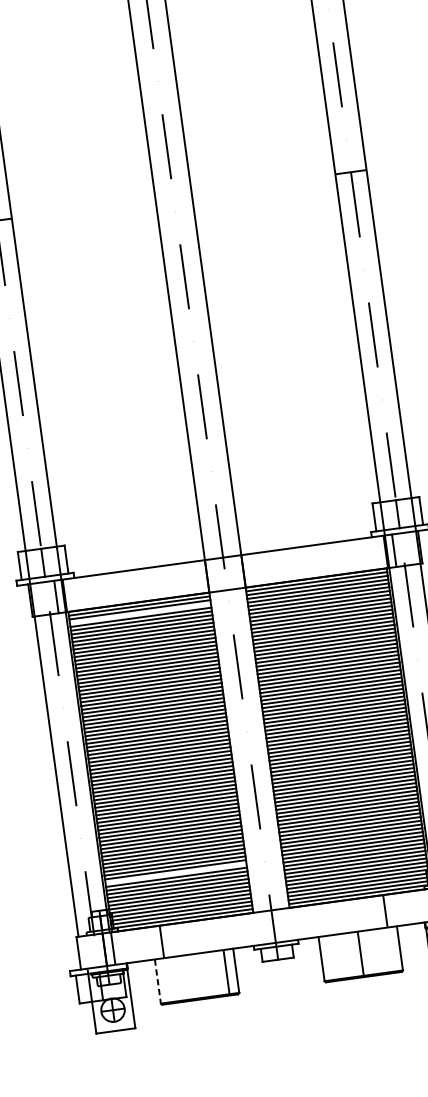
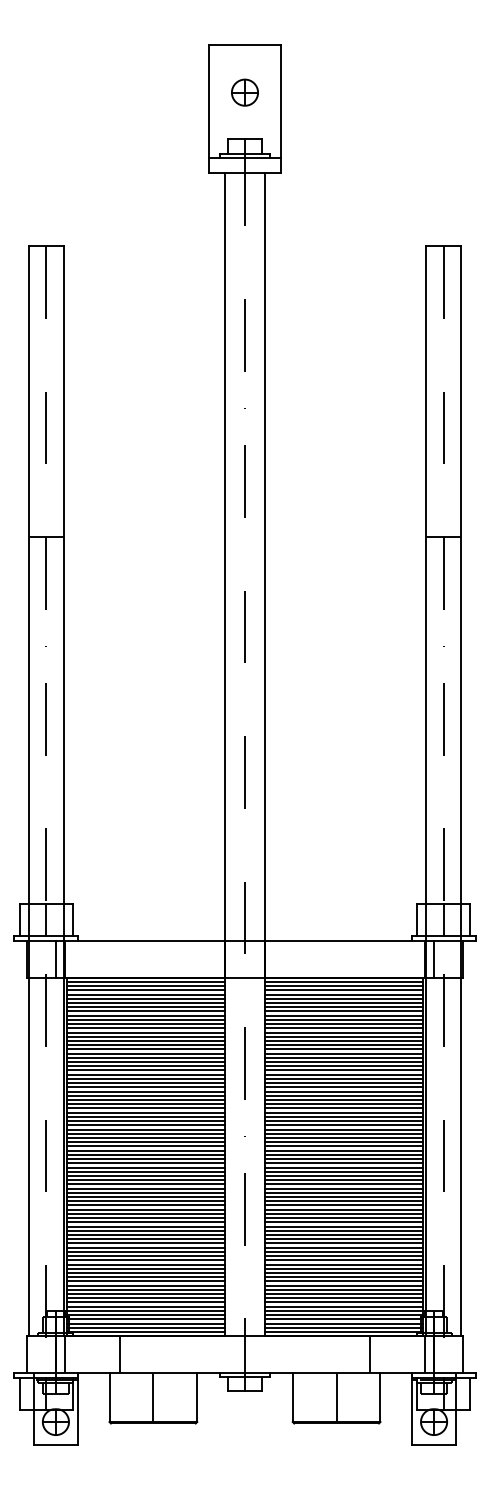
line: (140, 613) -> (145, 990), added
line: (175, 873) -> (145, 1281), added
line: (226, 972) -> (153, 1397), moved
line: (157, 981) -> (109, 1397), dashed -> solid

